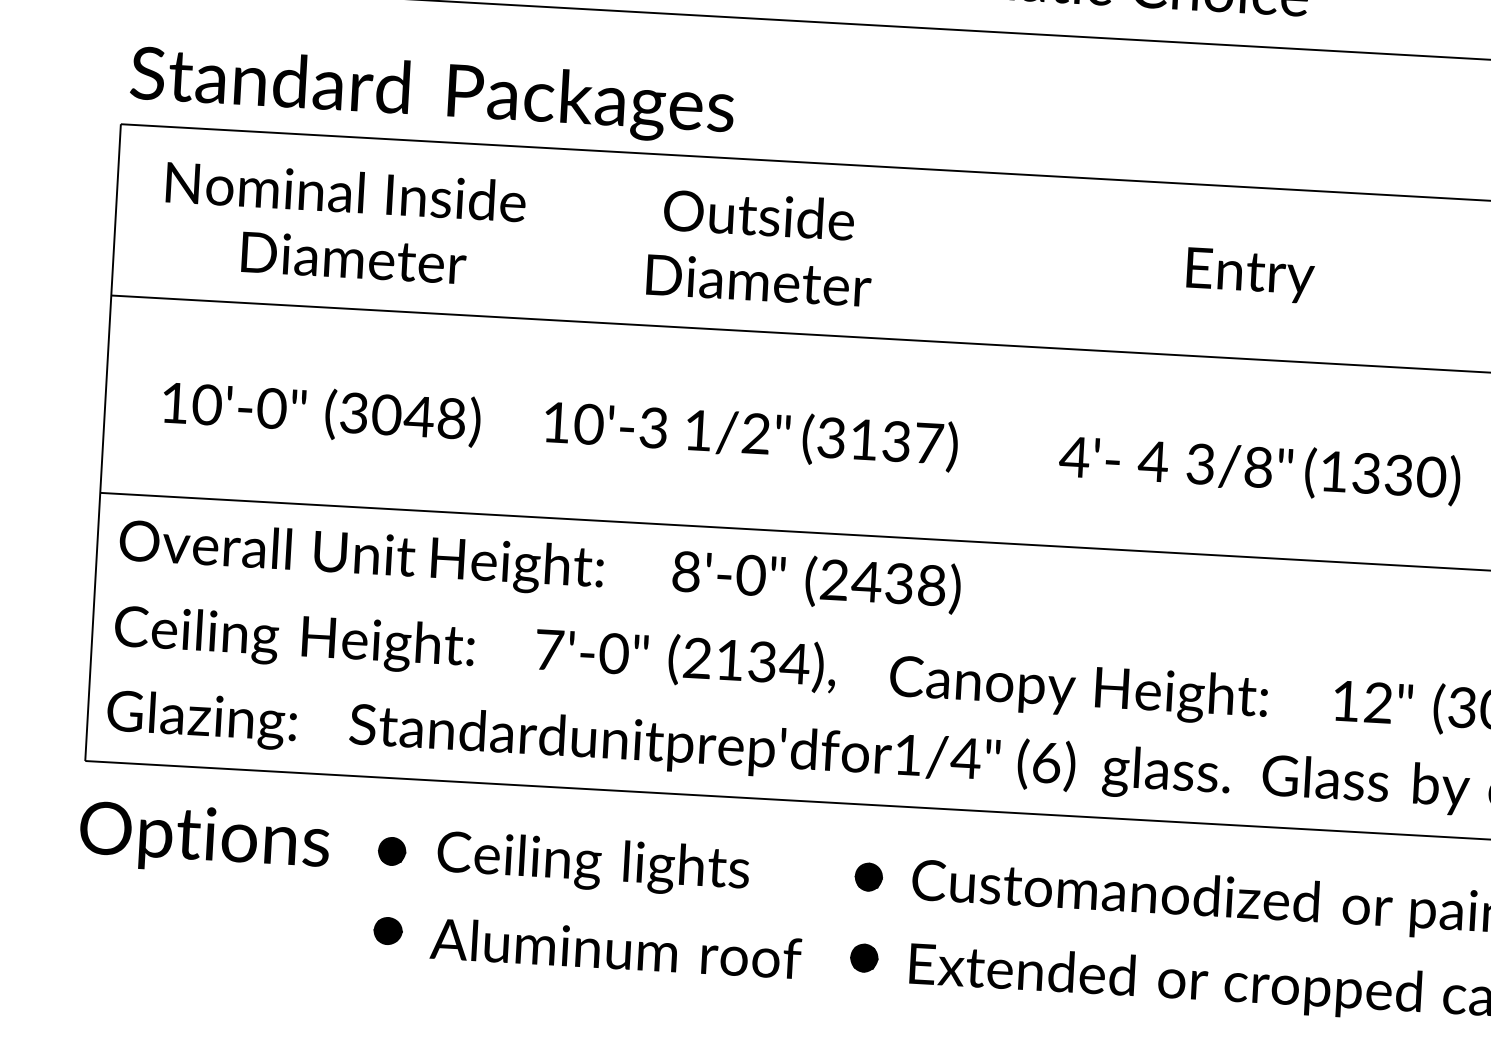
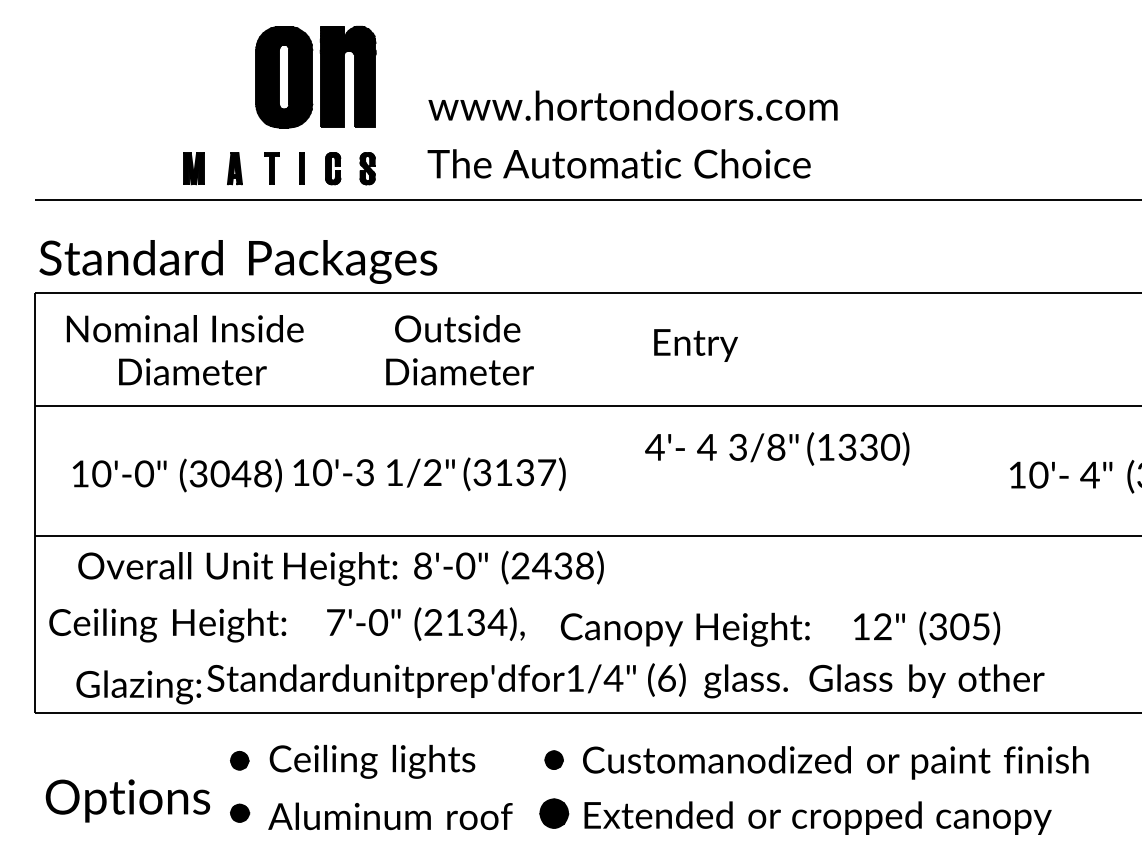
text: (1249, 275) -> (695, 345), moved
text: (751, 436) -> (429, 474), moved
text: (1260, 469) -> (777, 448), moved
text: (361, 557) -> (237, 568), moved
text: (201, 720) -> (138, 687), moved
text: (203, 838) -> (127, 800), moved
part: (863, 957) -> (553, 813), size x1.6

